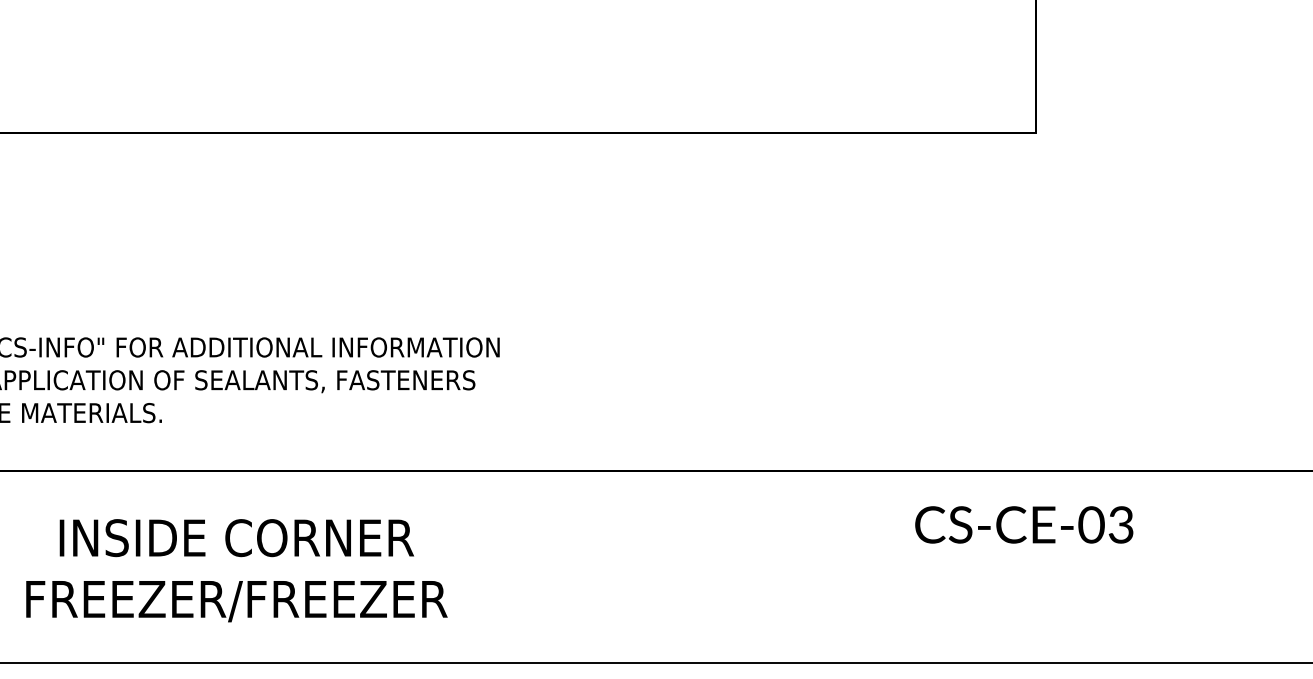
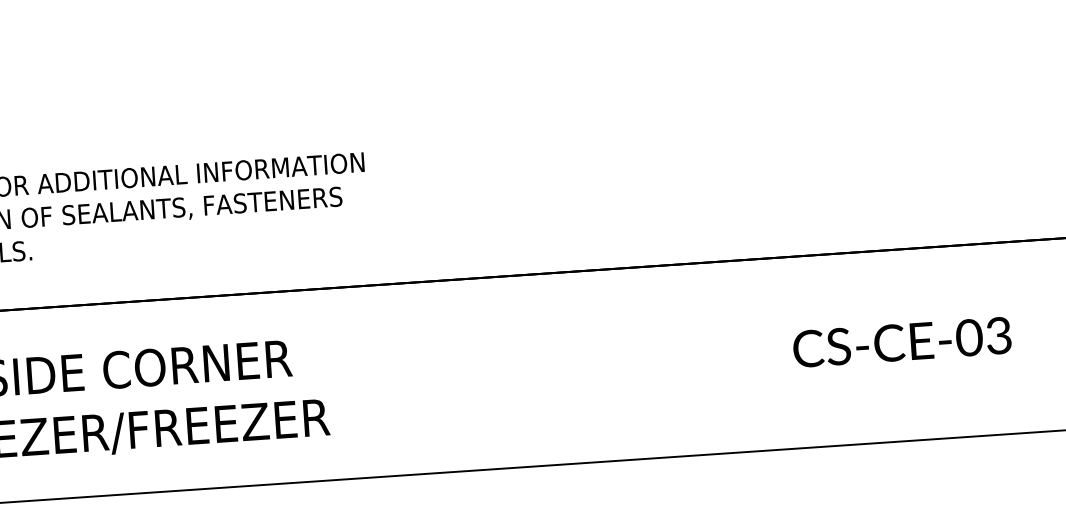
text: (1024, 524) -> (902, 341), moved

